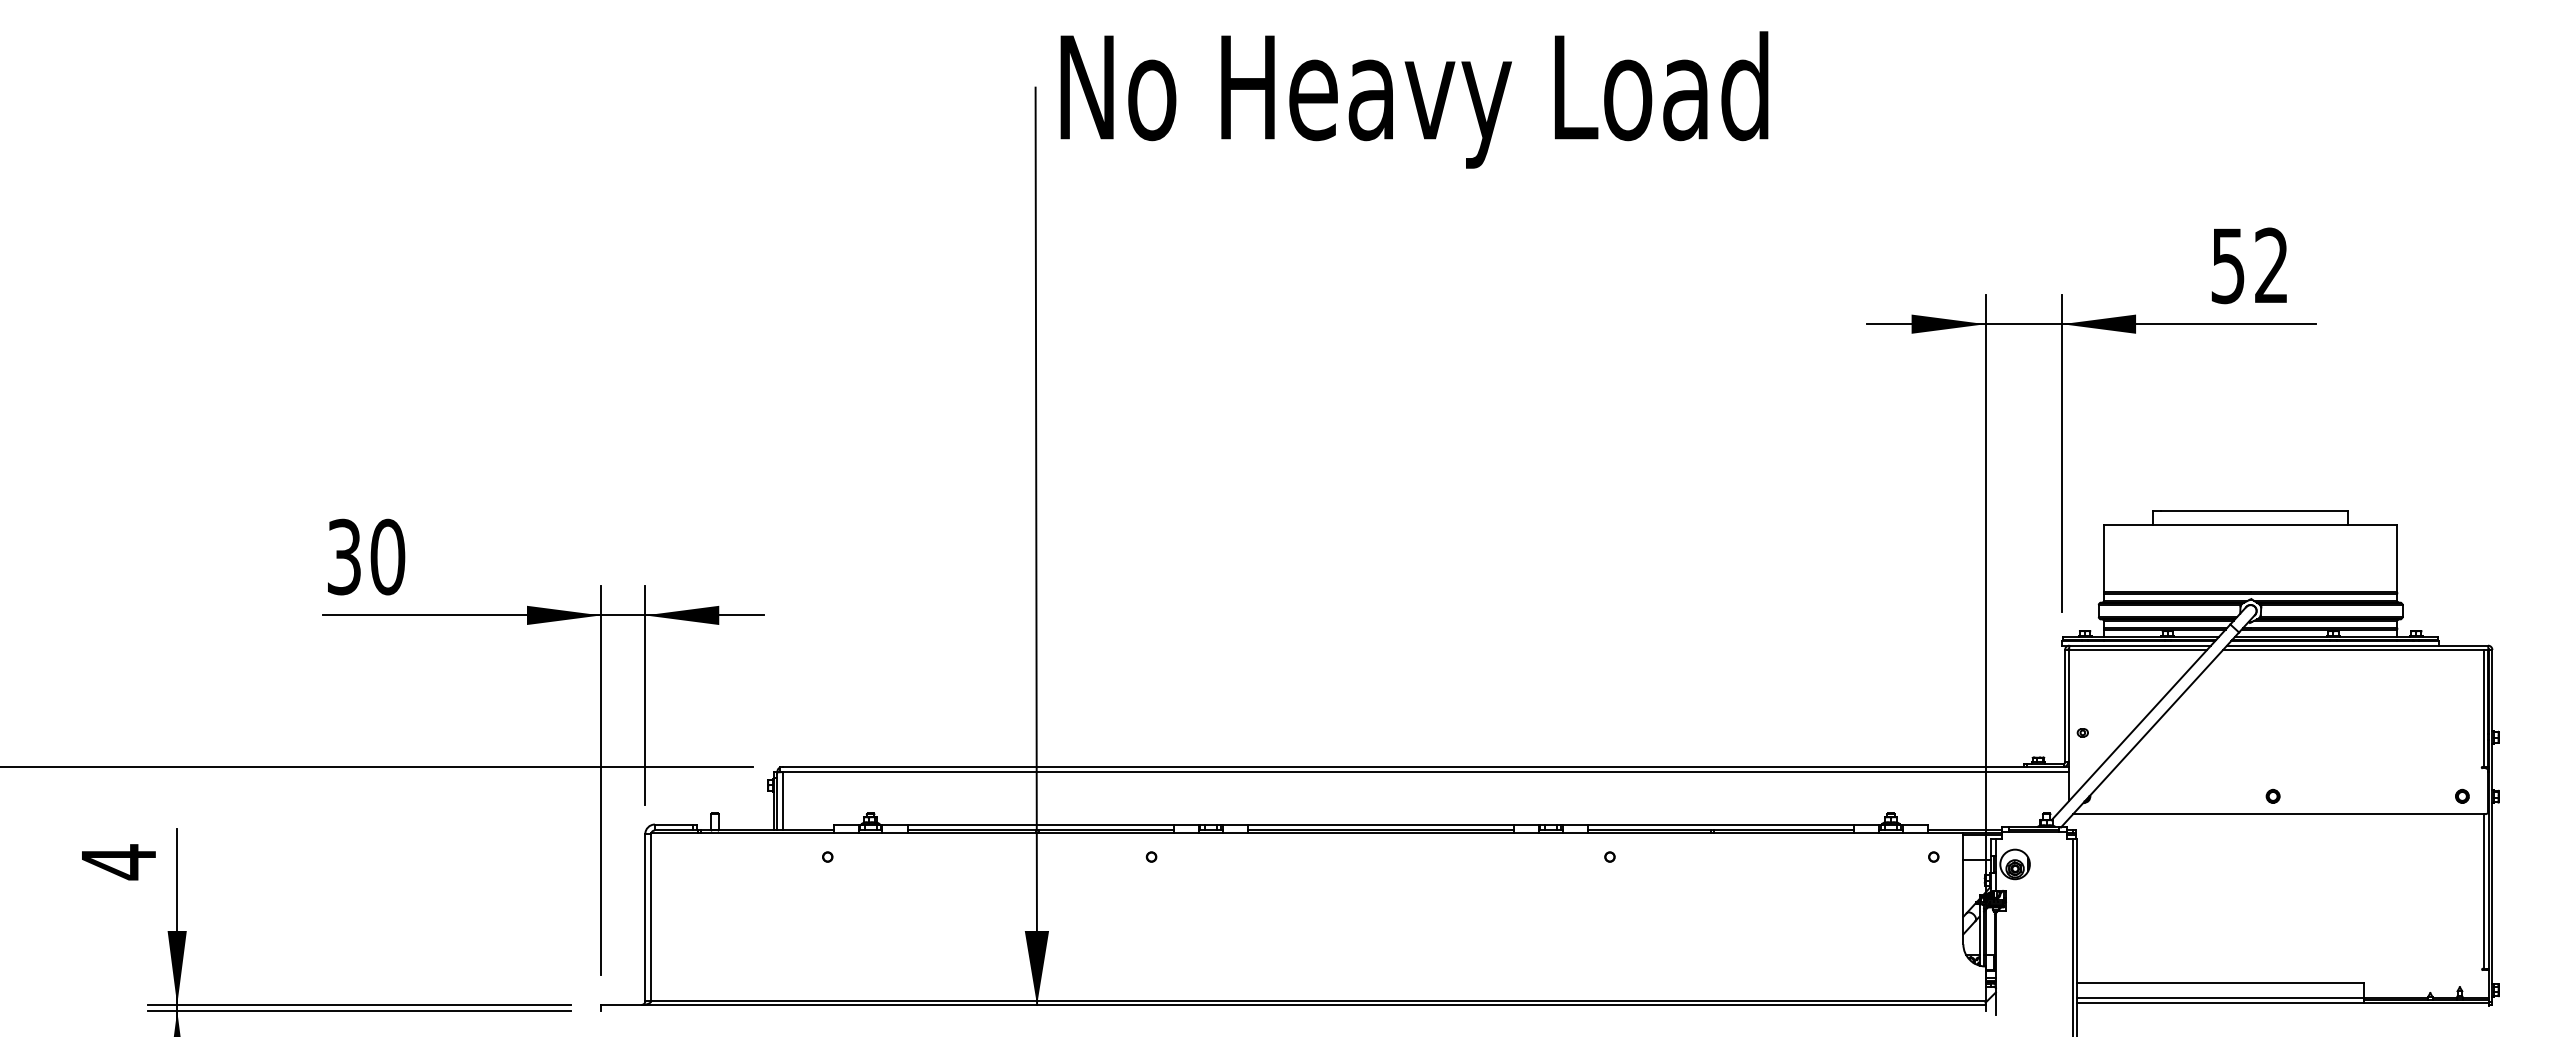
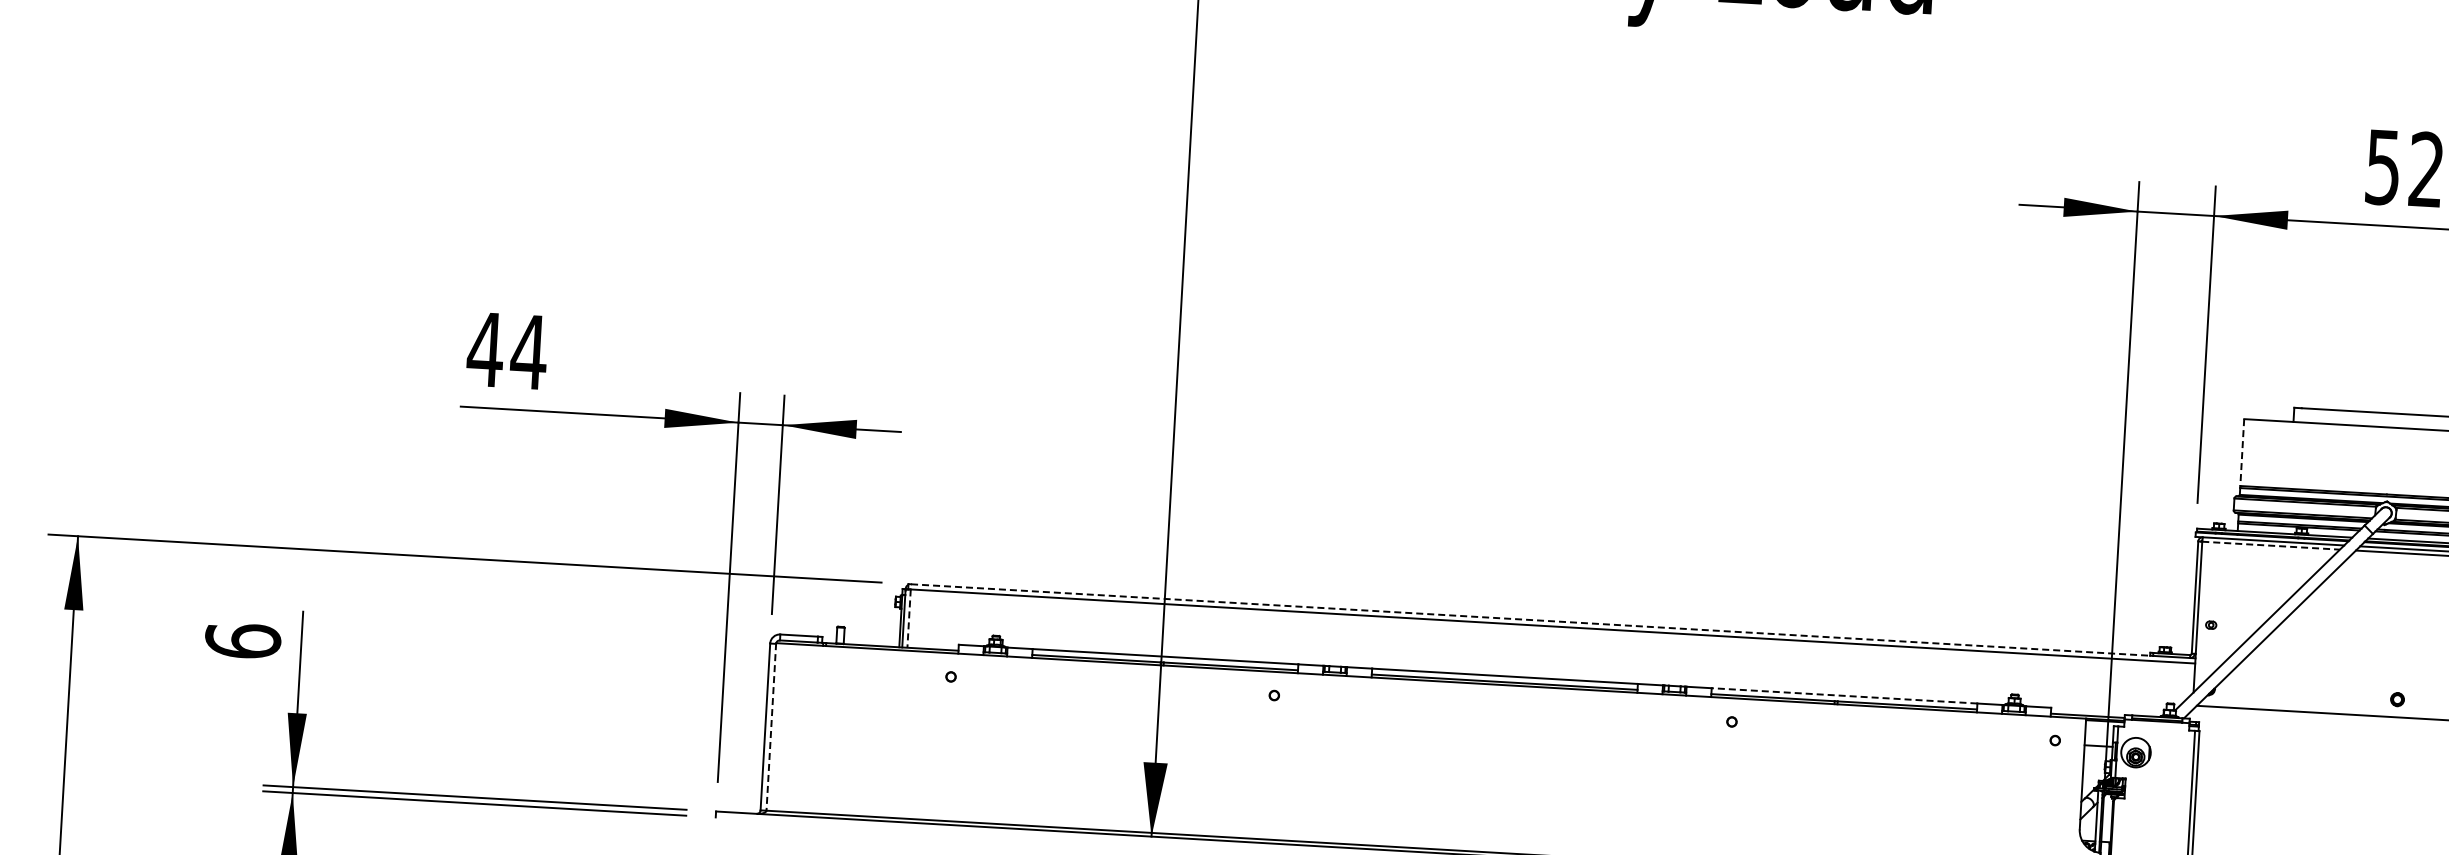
text: (365, 556) -> (506, 350), 30 -> 44
line: (2103, 559) -> (2241, 453), solid -> dashed
line: (2138, 650) -> (2271, 546), solid -> dashed
line: (1403, 766) -> (1531, 619), solid -> dashed
line: (782, 801) -> (909, 618), solid -> dashed
line: (1720, 824) -> (1844, 695), solid -> dashed
text: (118, 862) -> (242, 641), 4 -> 6
line: (651, 917) -> (771, 727), solid -> dashed

